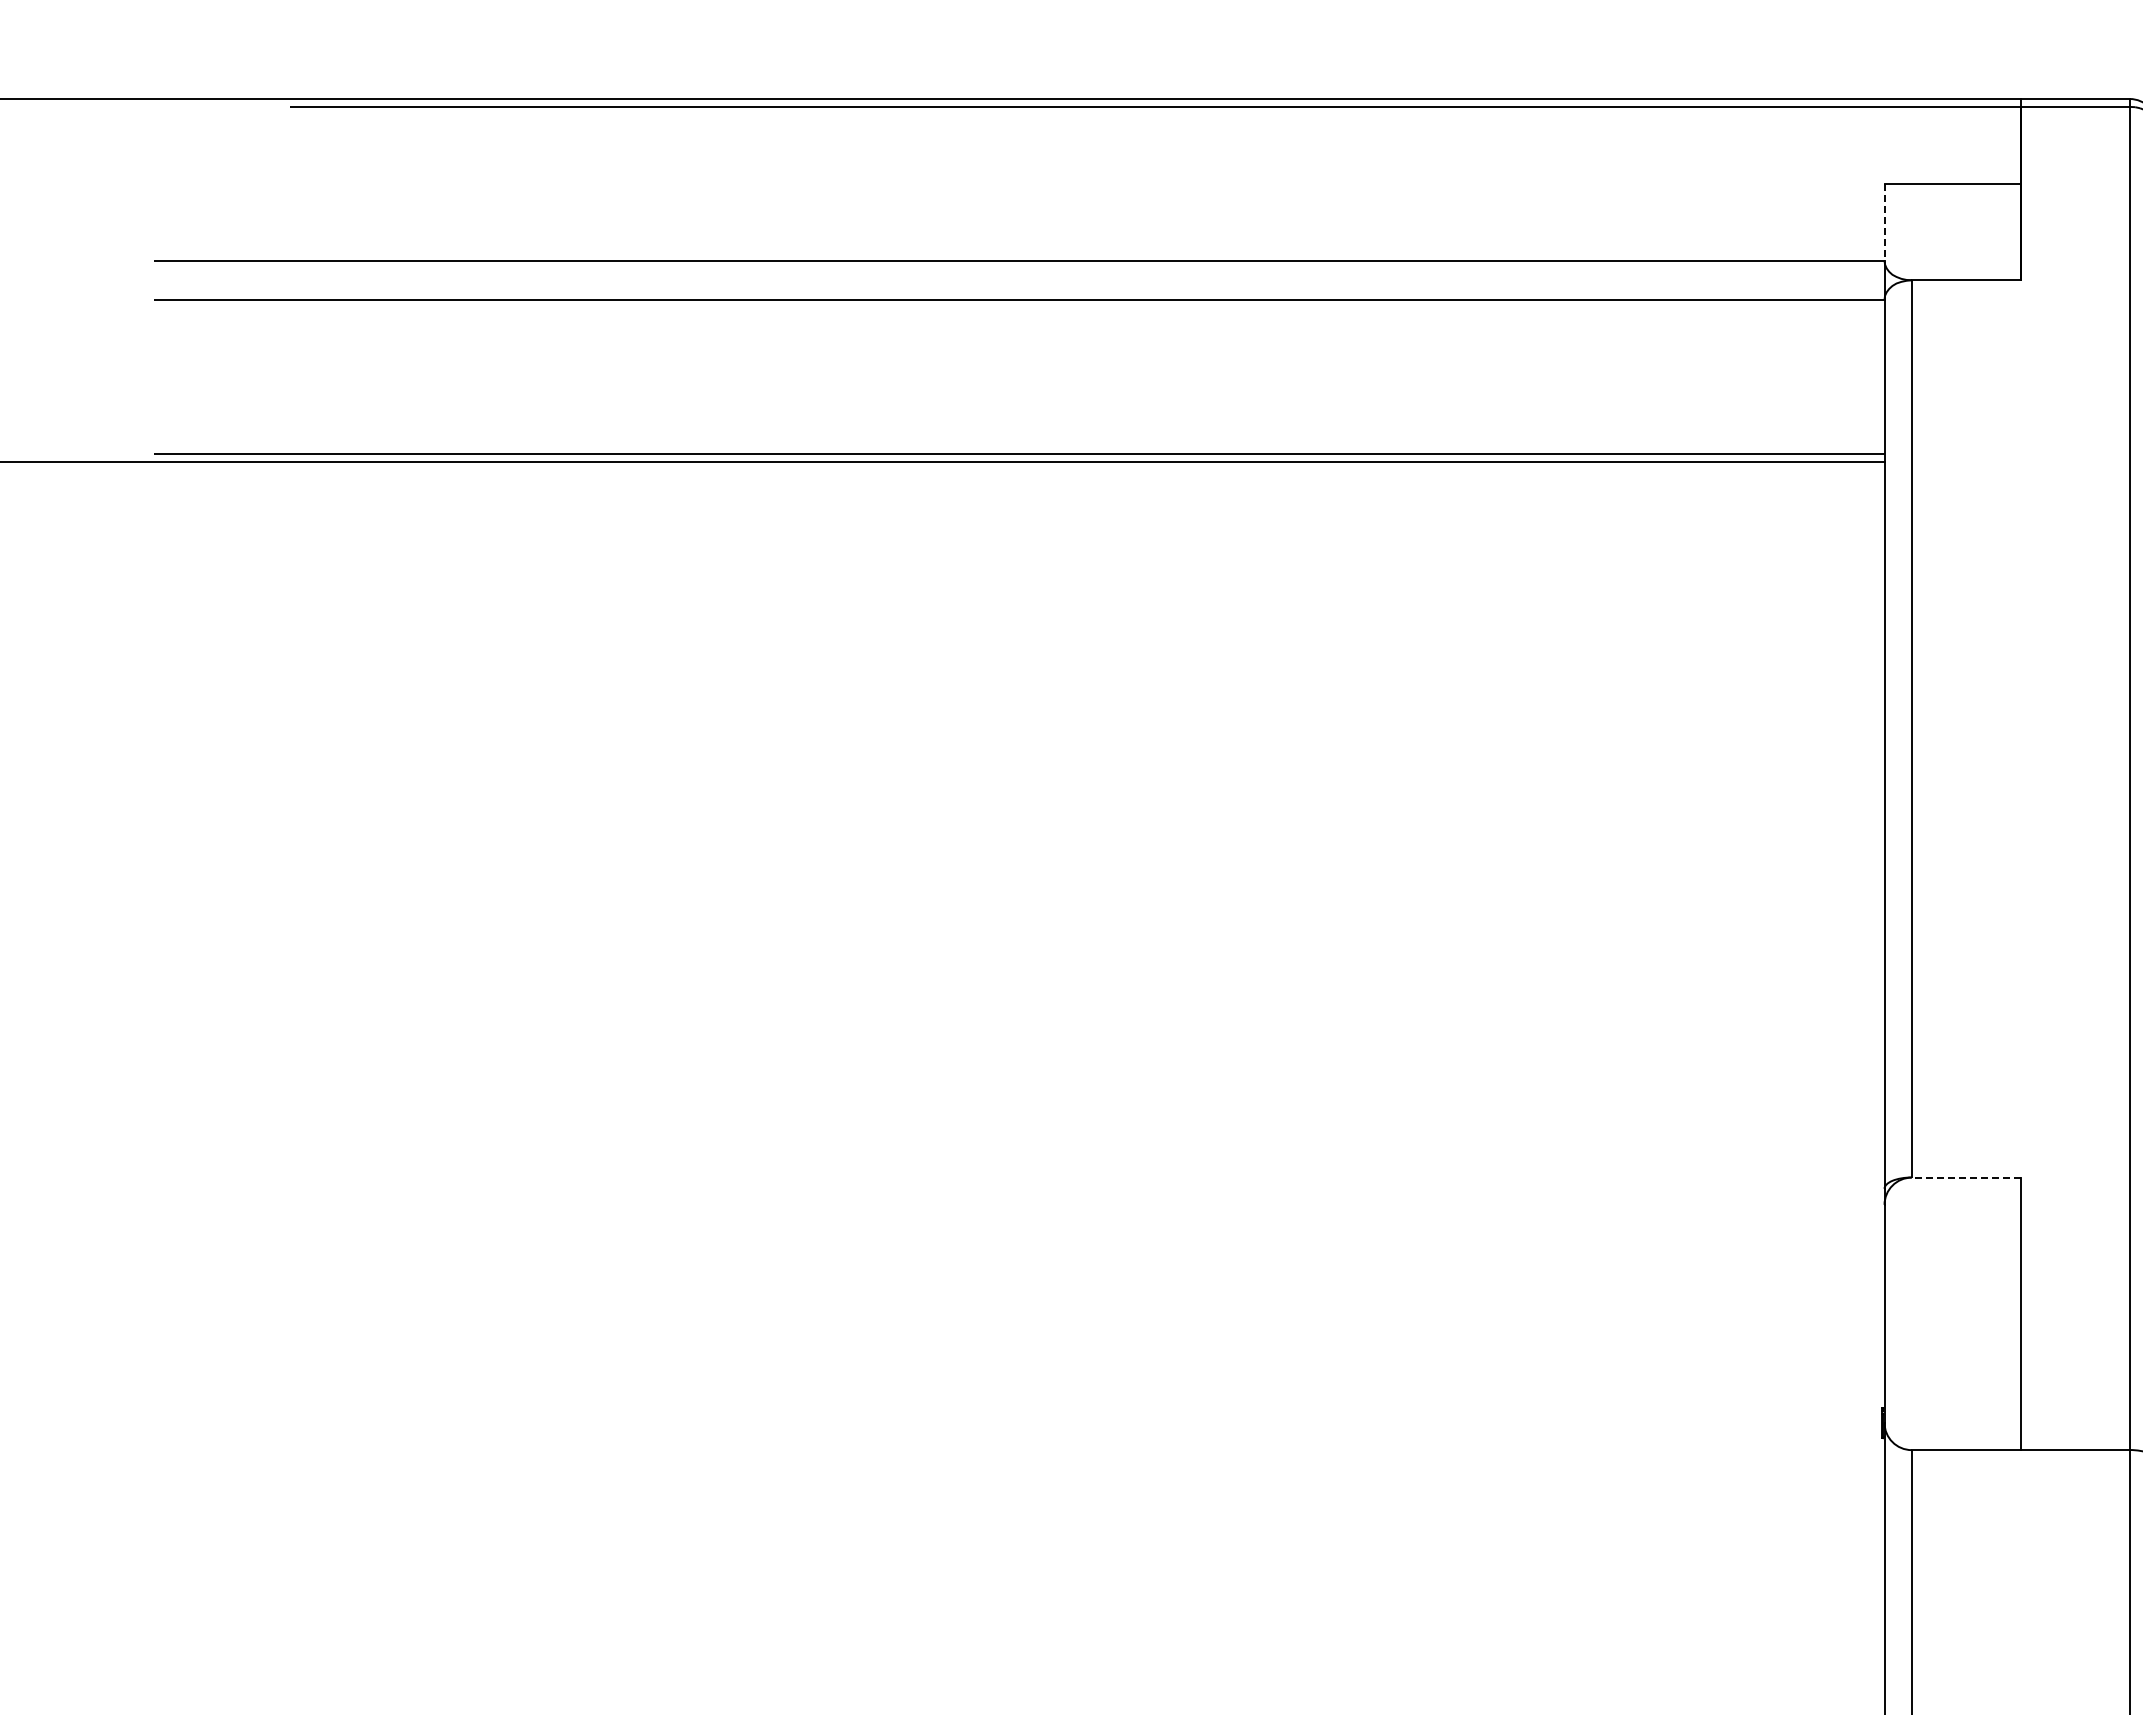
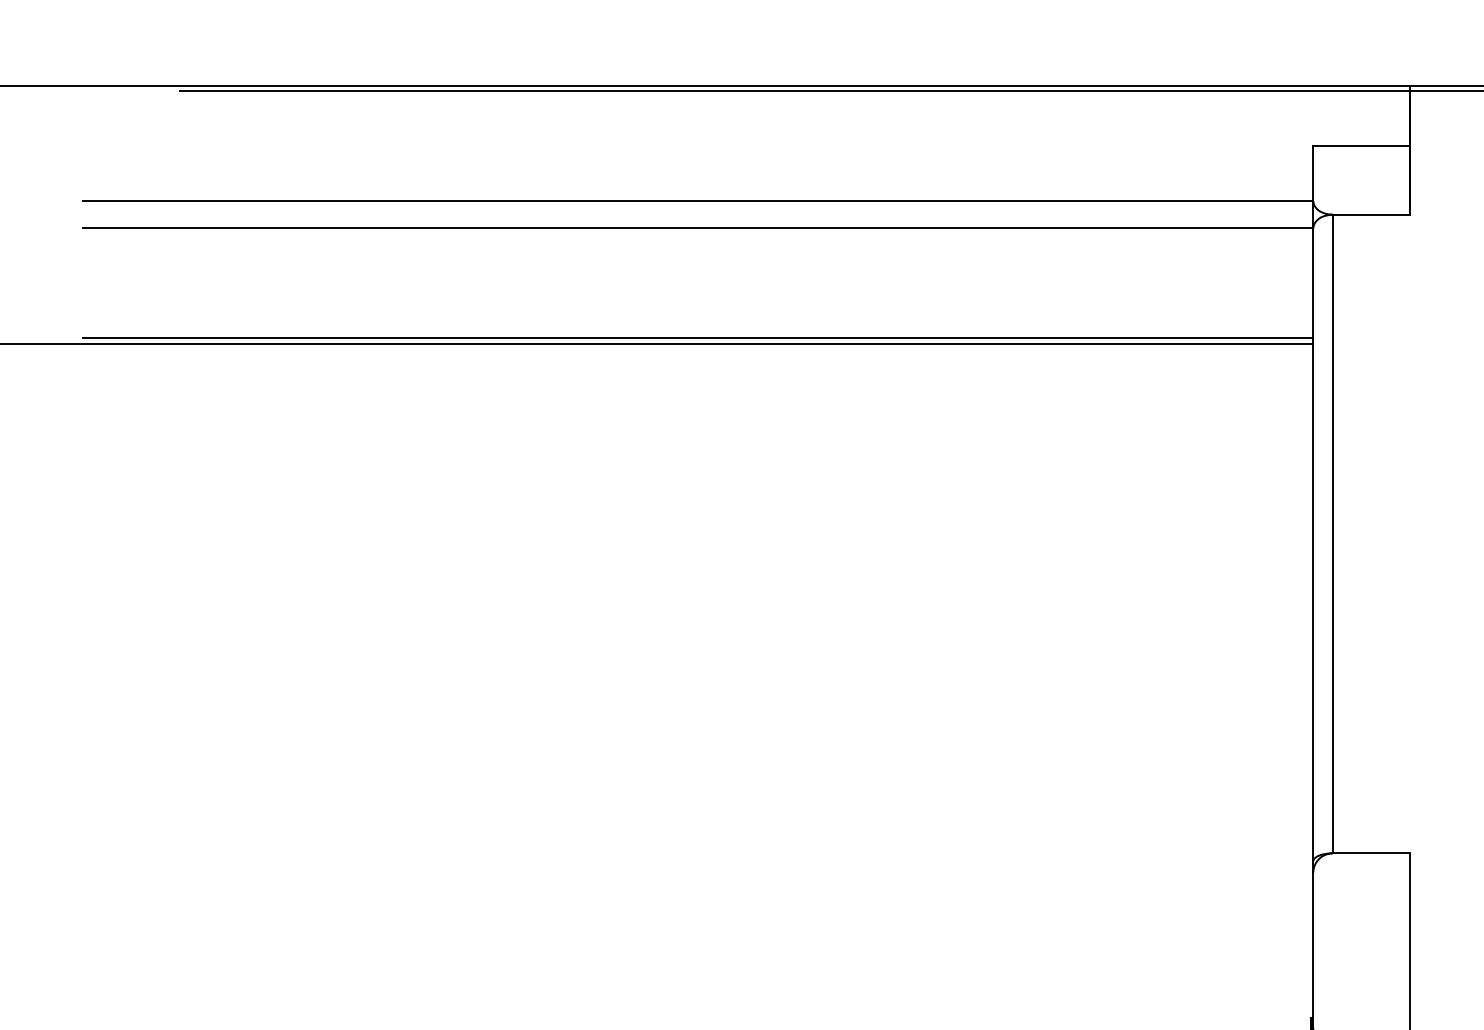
line: (1884, 222) -> (1313, 173), dashed -> solid
line: (1966, 1177) -> (1371, 853), dashed -> solid

